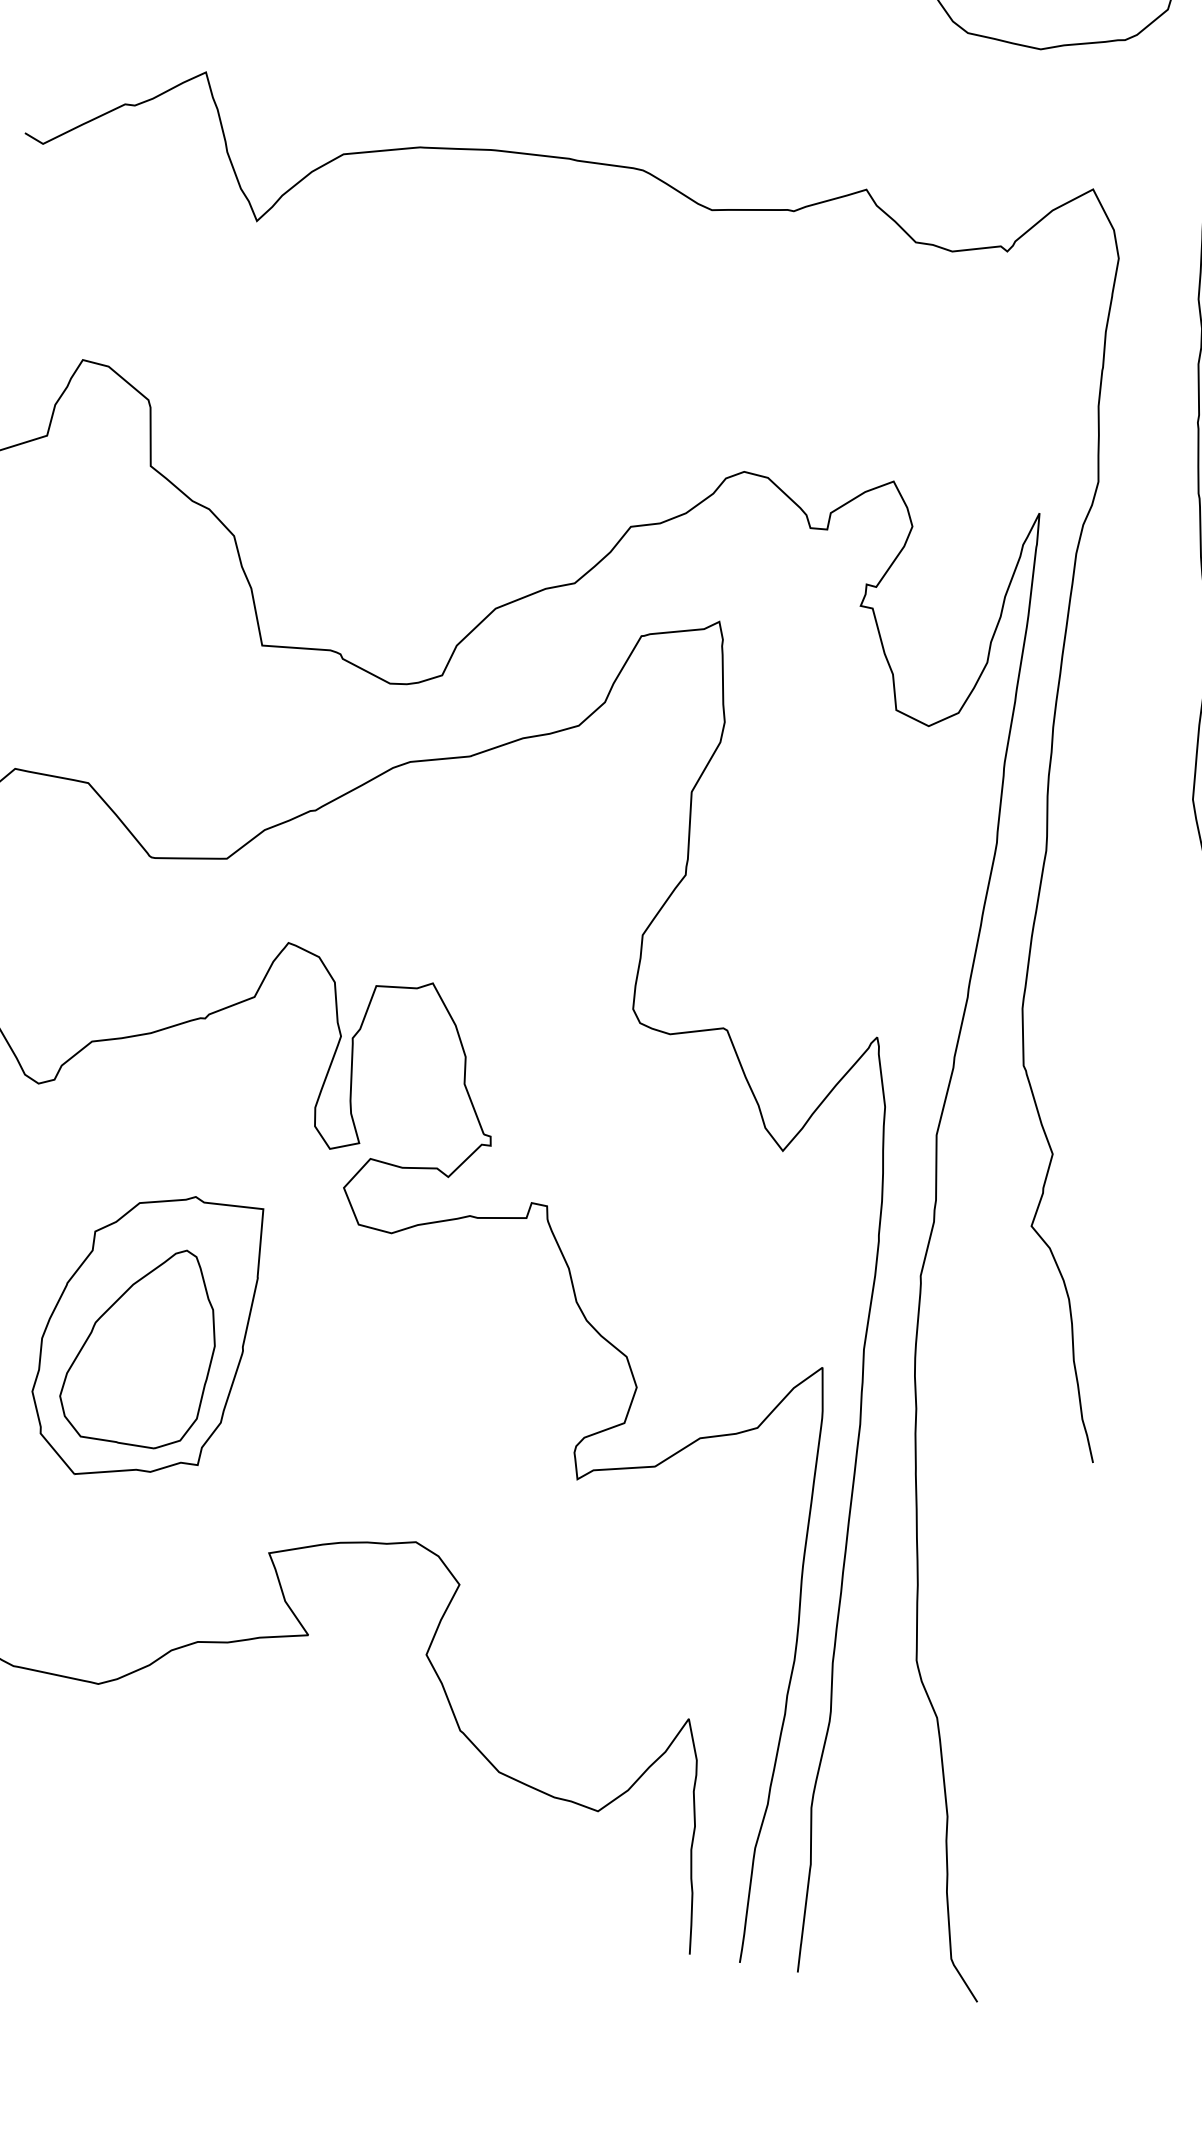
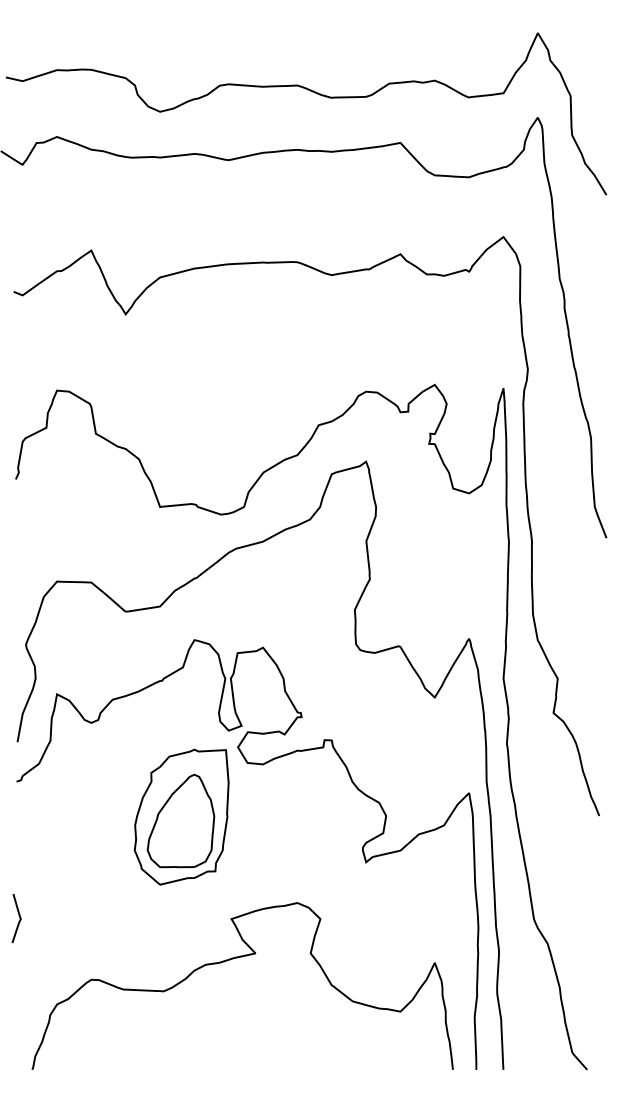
part: (144, 1335) -> (181, 816), moved

